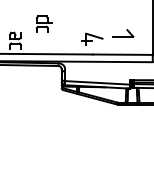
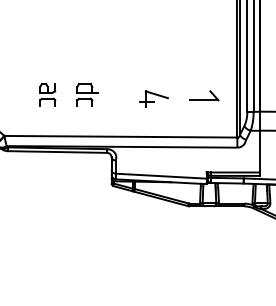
part: (123, 33) -> (204, 95), moved
part: (92, 38) -> (153, 98), moved
part: (15, 40) -> (47, 94), moved

